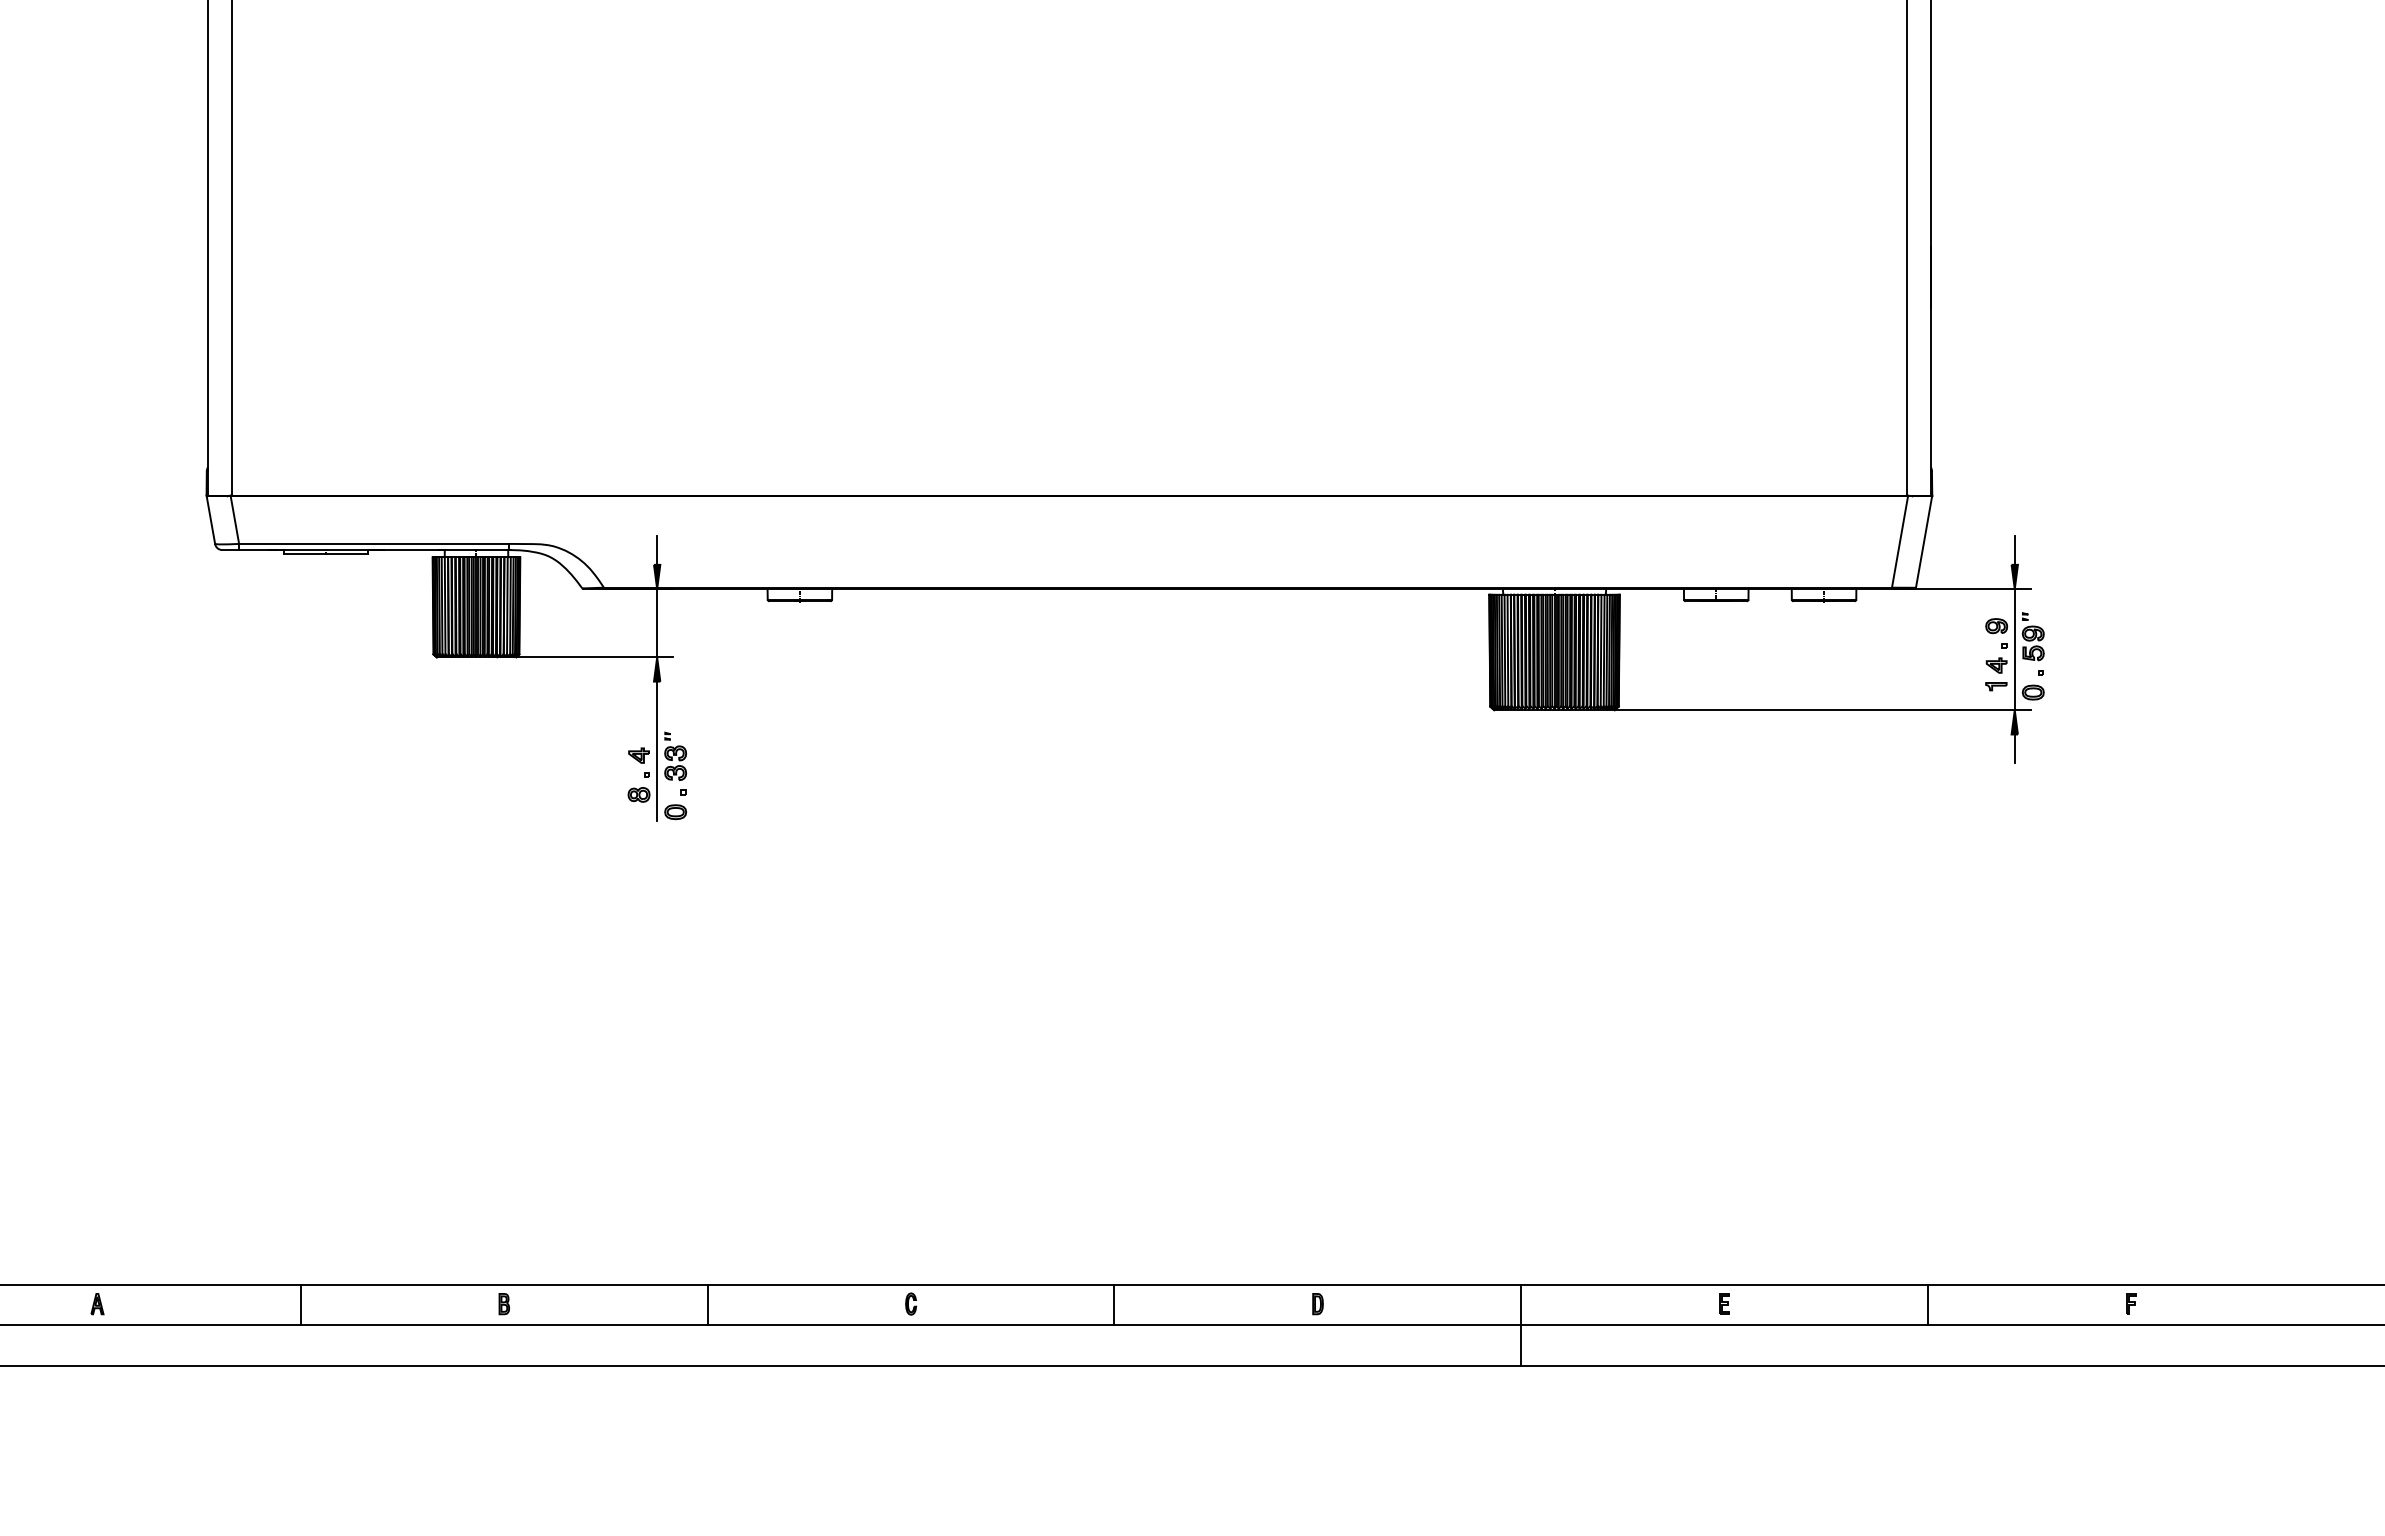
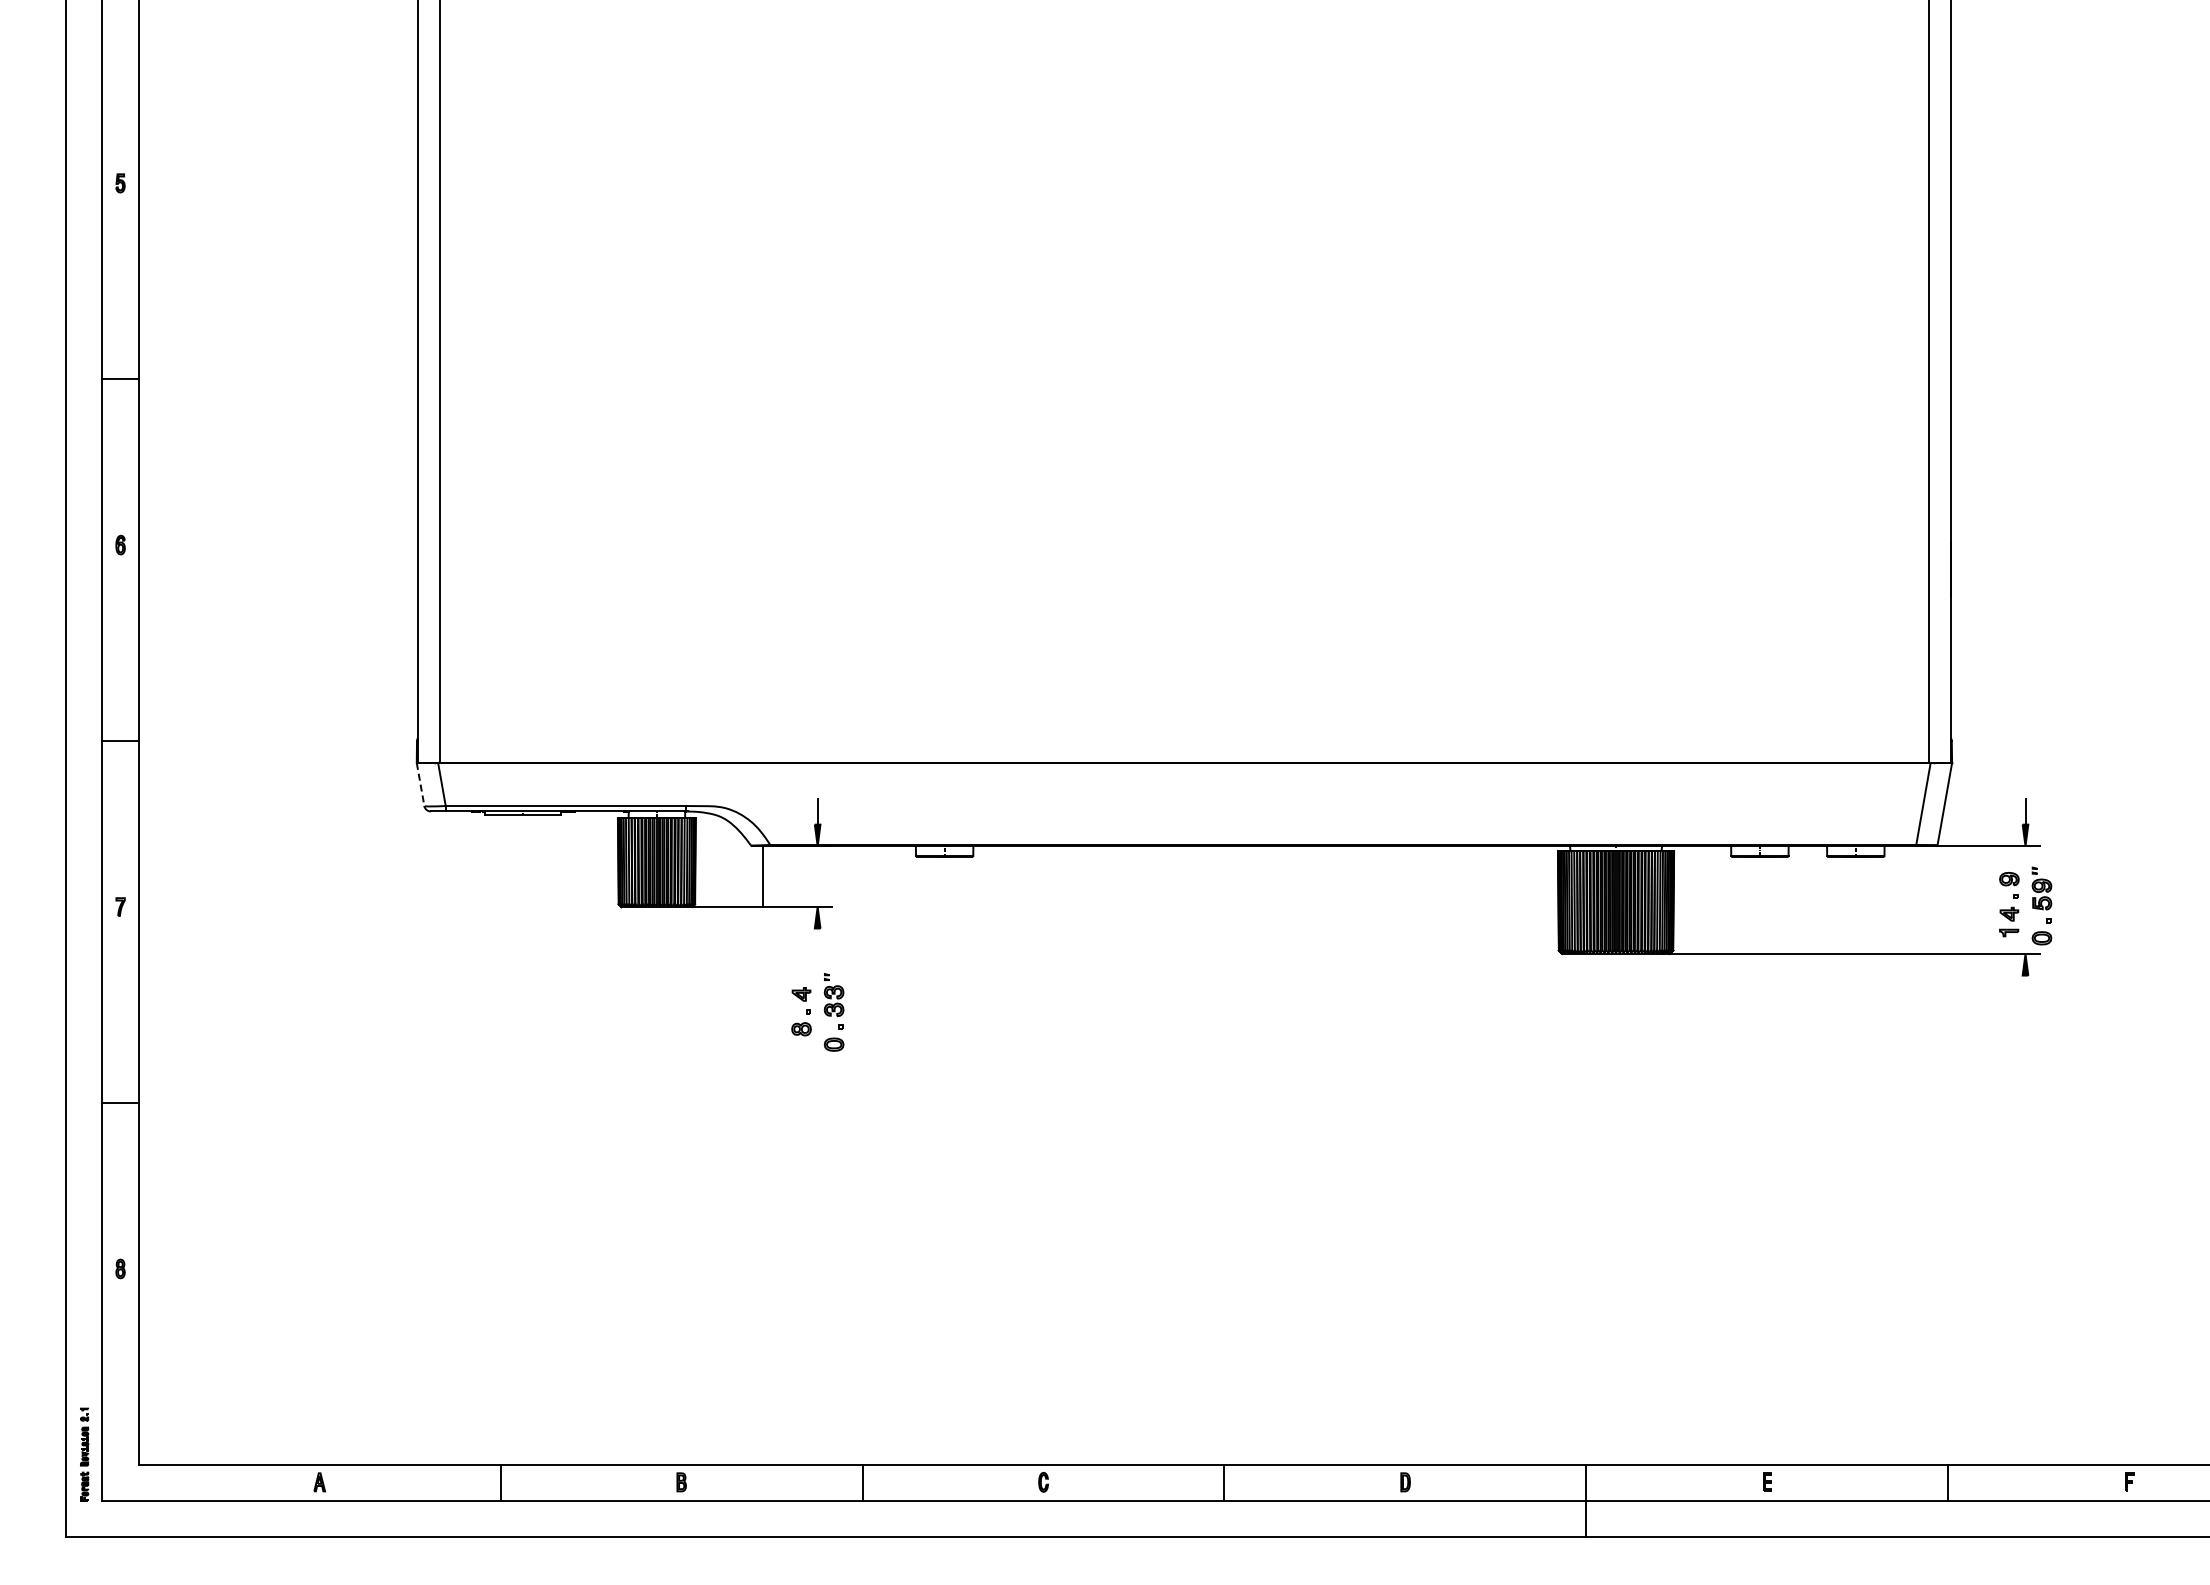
line: (210, 519) -> (420, 784), solid -> dashed
line: (656, 623) -> (762, 876), moved
line: (2014, 650) -> (2025, 900), removed
line: (2014, 749) -> (2025, 988), removed
line: (656, 751) -> (817, 990), removed

